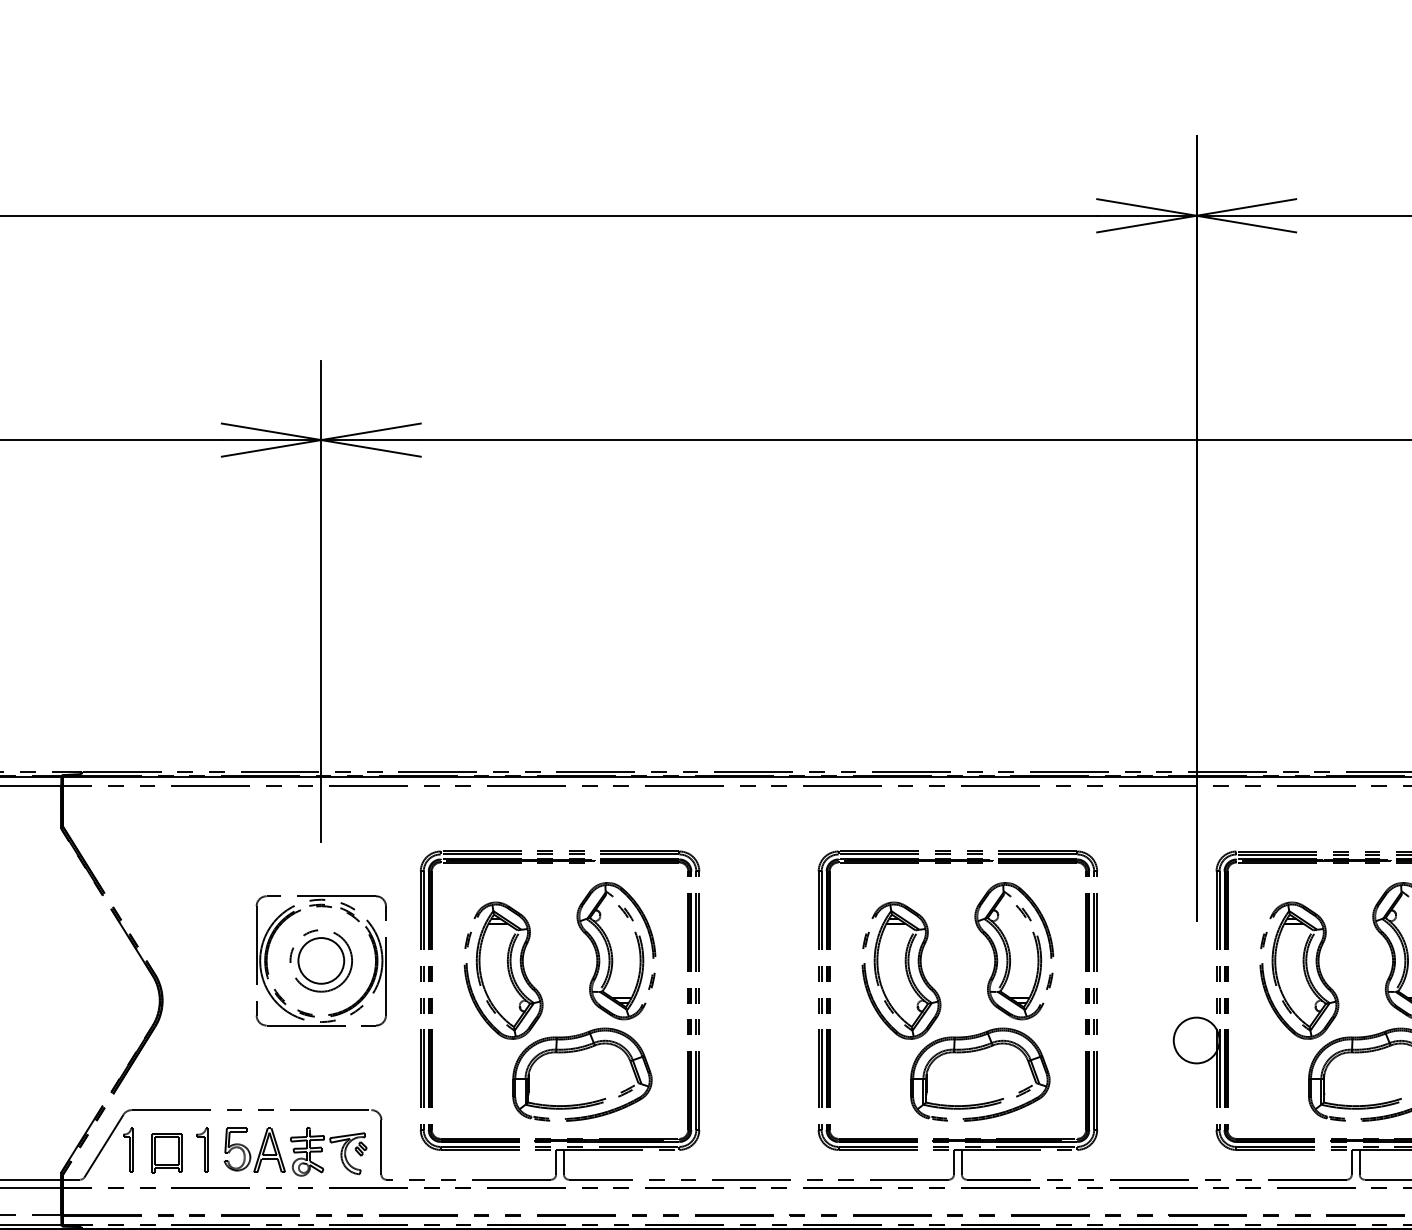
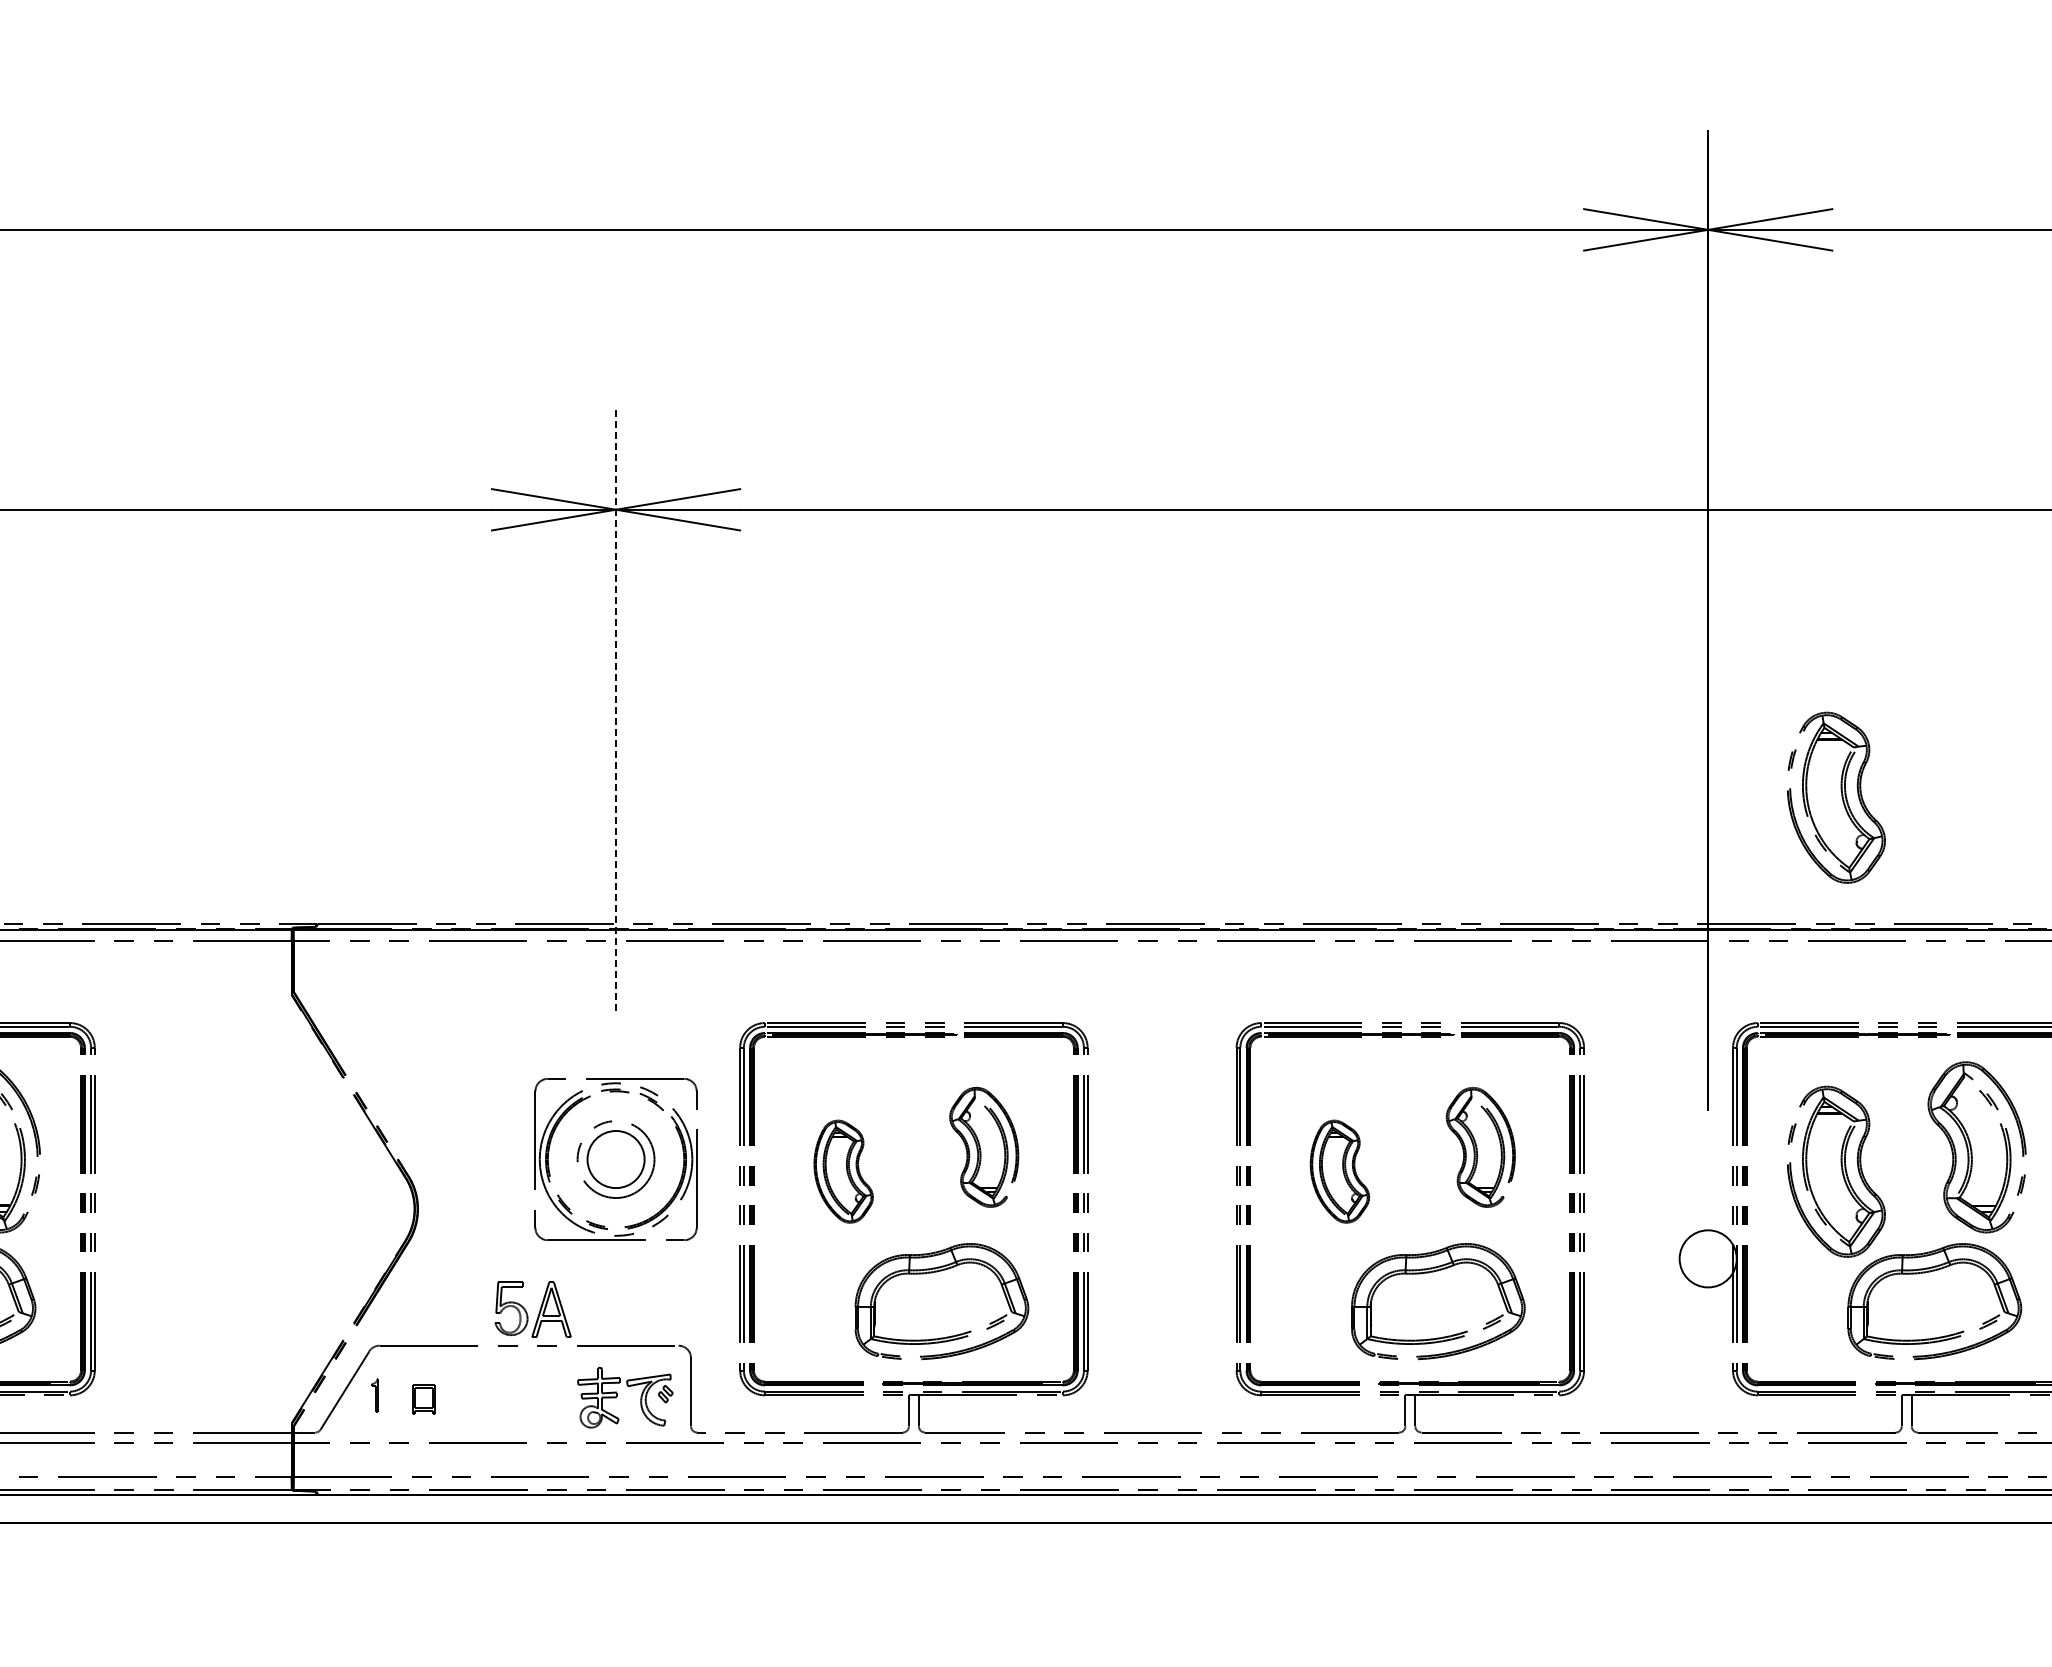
line: (321, 600) -> (616, 710), solid -> dashed
part: (1299, 670) -> (1836, 797), added
part: (615, 951) -> (983, 1147), size x0.7
part: (1014, 951) -> (1480, 1147), size x0.7
part: (503, 970) -> (843, 1171), size x0.6
part: (901, 970) -> (1339, 1171), size x0.6
part: (127, 1150) -> (374, 1395), size x0.6
part: (202, 1150) -> (467, 1395), removed
part: (254, 1150) -> (532, 1309), moved
part: (166, 1153) -> (423, 1399), size x0.6

